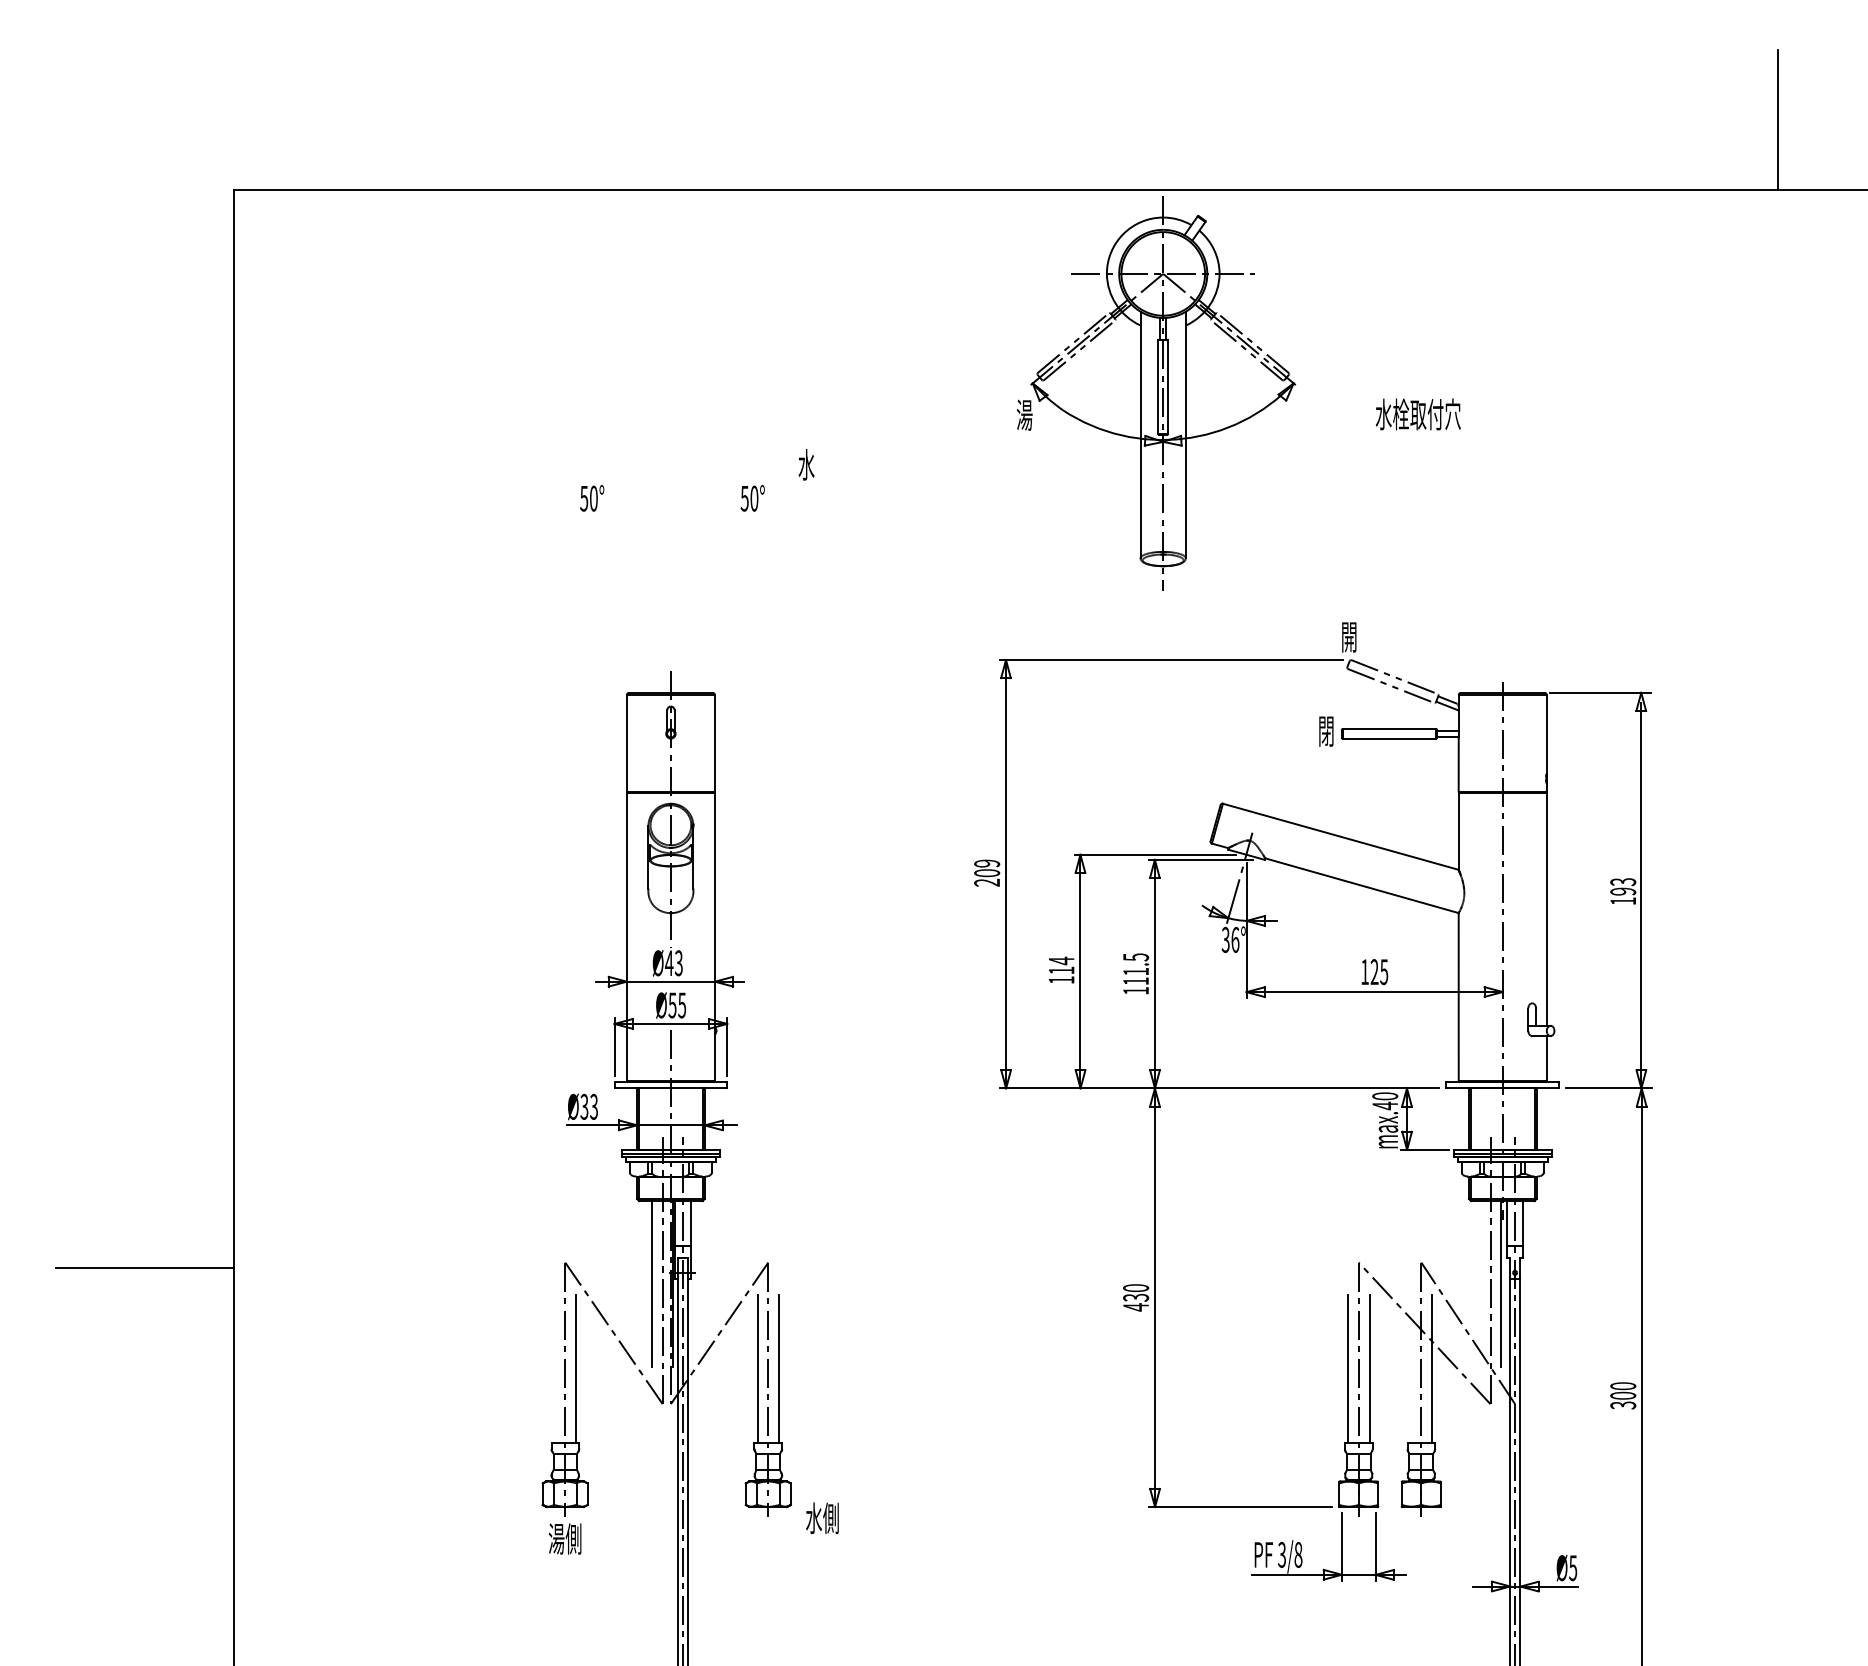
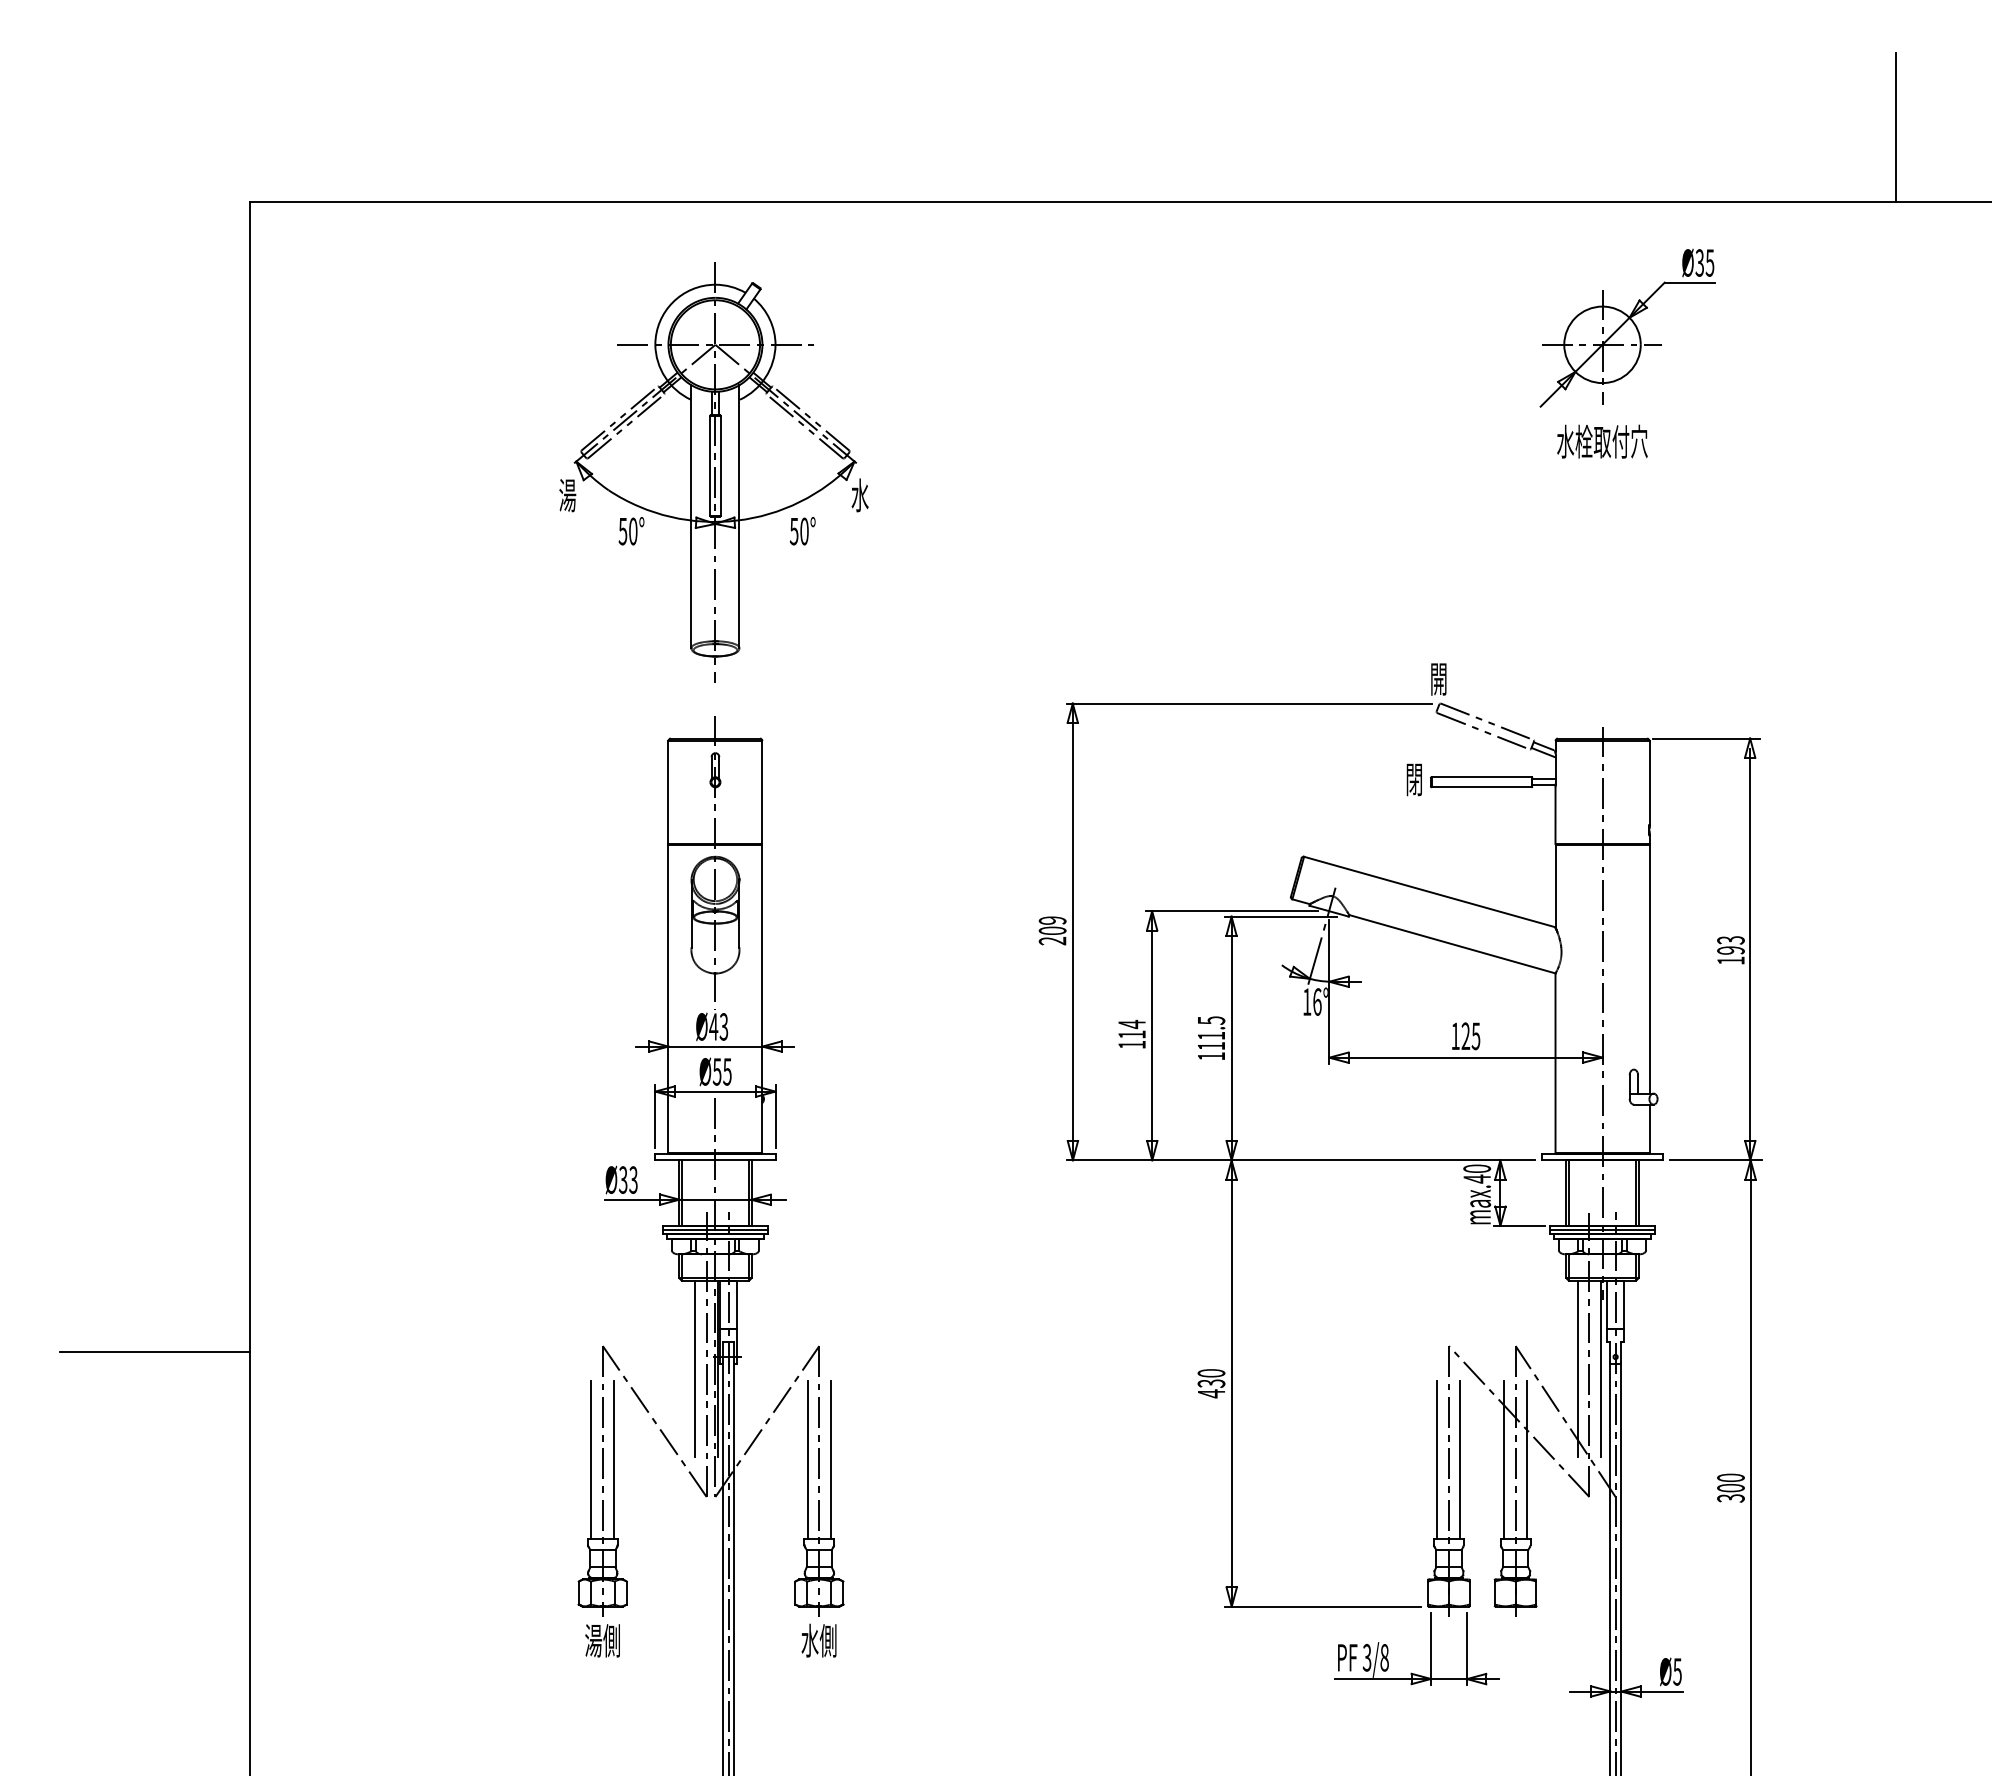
part: (1526, 307) -> (1627, 327), added
part: (1156, 393) -> (708, 472), moved
text: (1418, 414) -> (1602, 441), moved
text: (1225, 939) -> (1306, 1001), 36° -> 16°
line: (1479, 1283) -> (1577, 1368), added
line: (554, 1368) -> (591, 1459), added
line: (1410, 1368) -> (1504, 1459), added
text: (821, 1518) -> (818, 1640), moved

